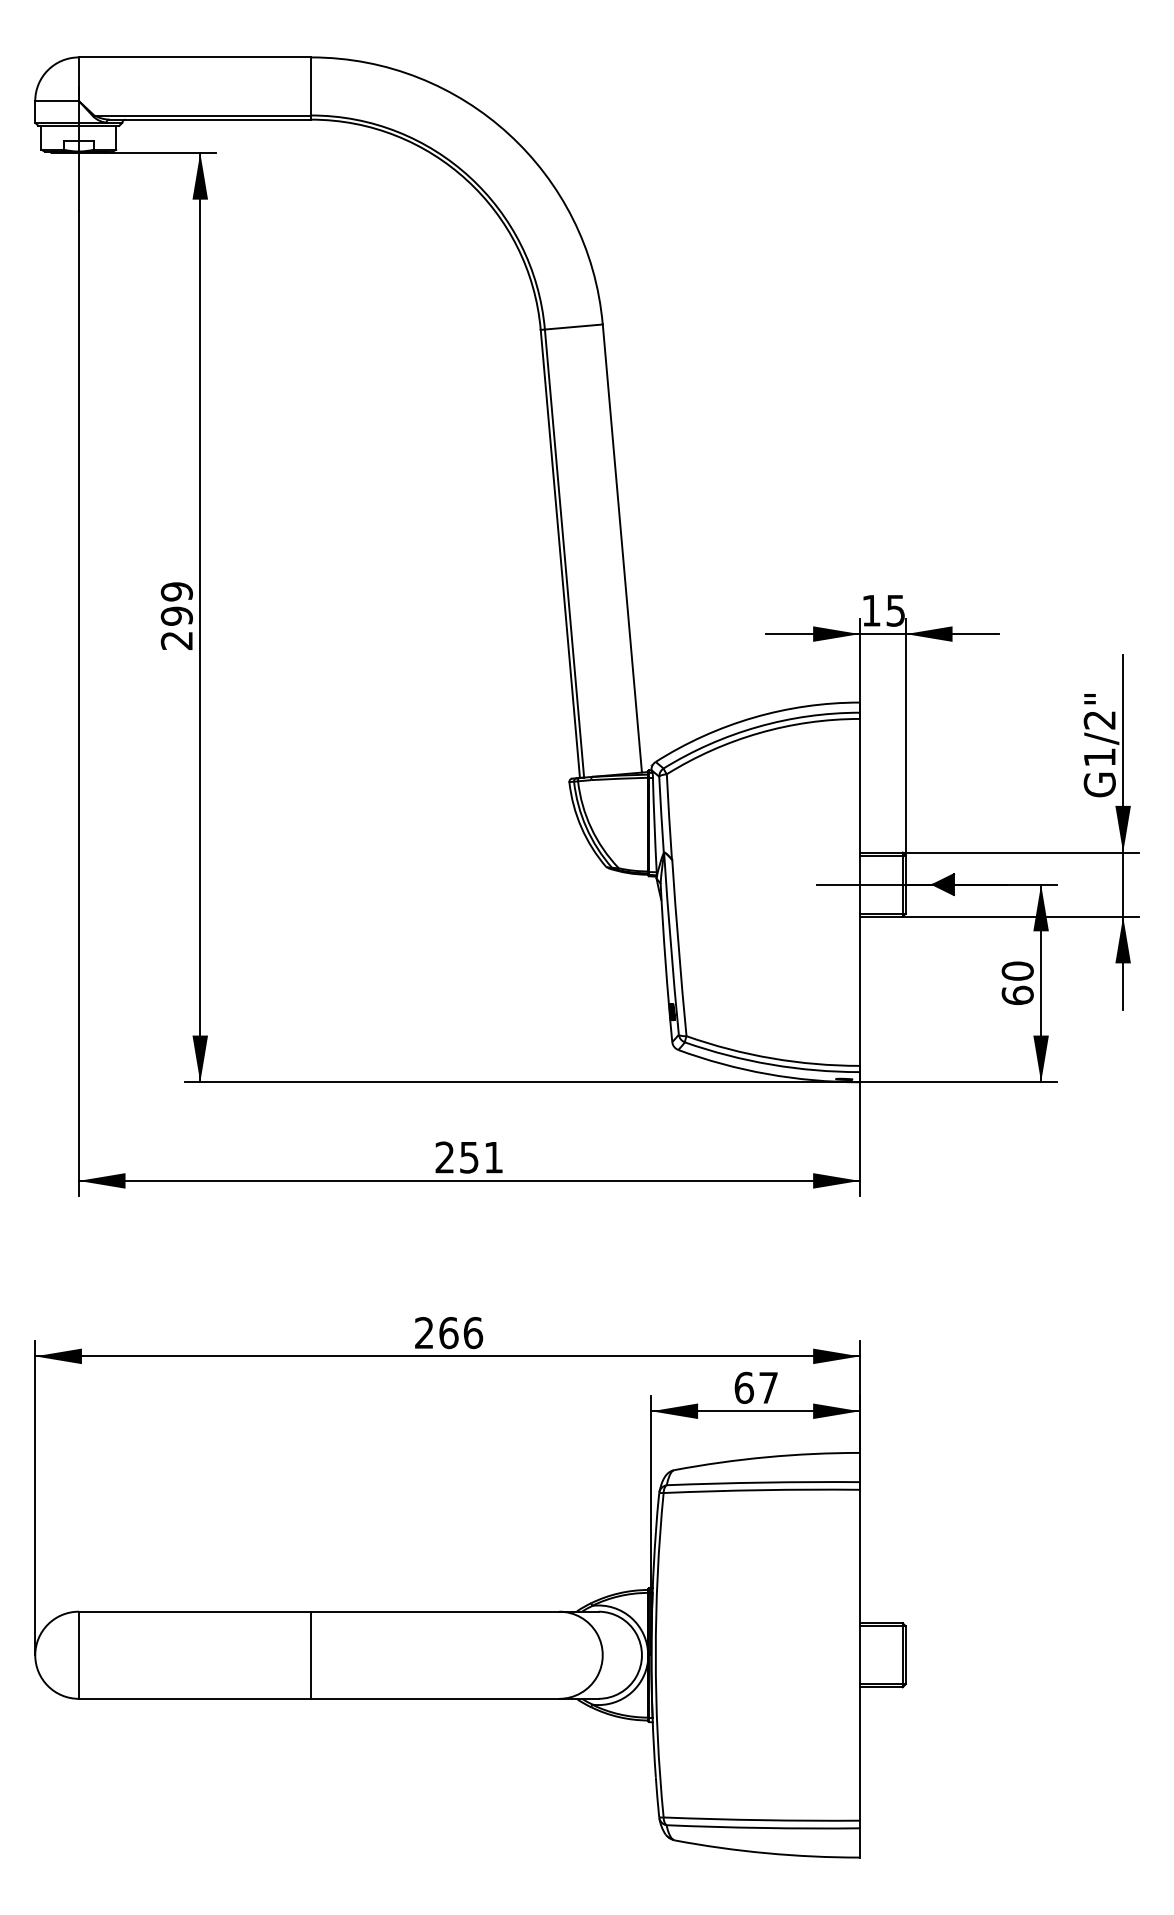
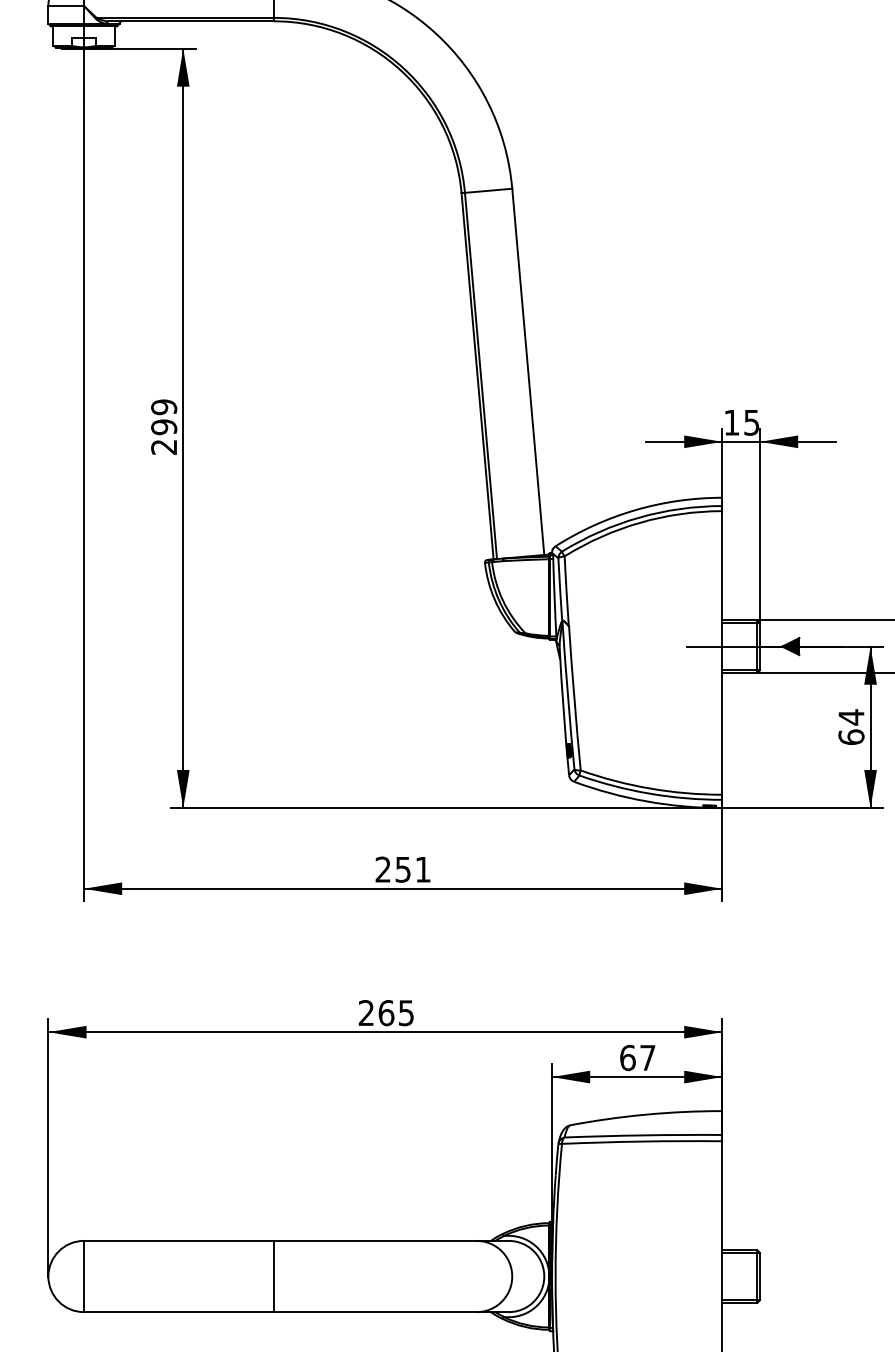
text: (1017, 971) -> (851, 717), 60 -> 64
text: (473, 1333) -> (406, 1013), 266 -> 265

